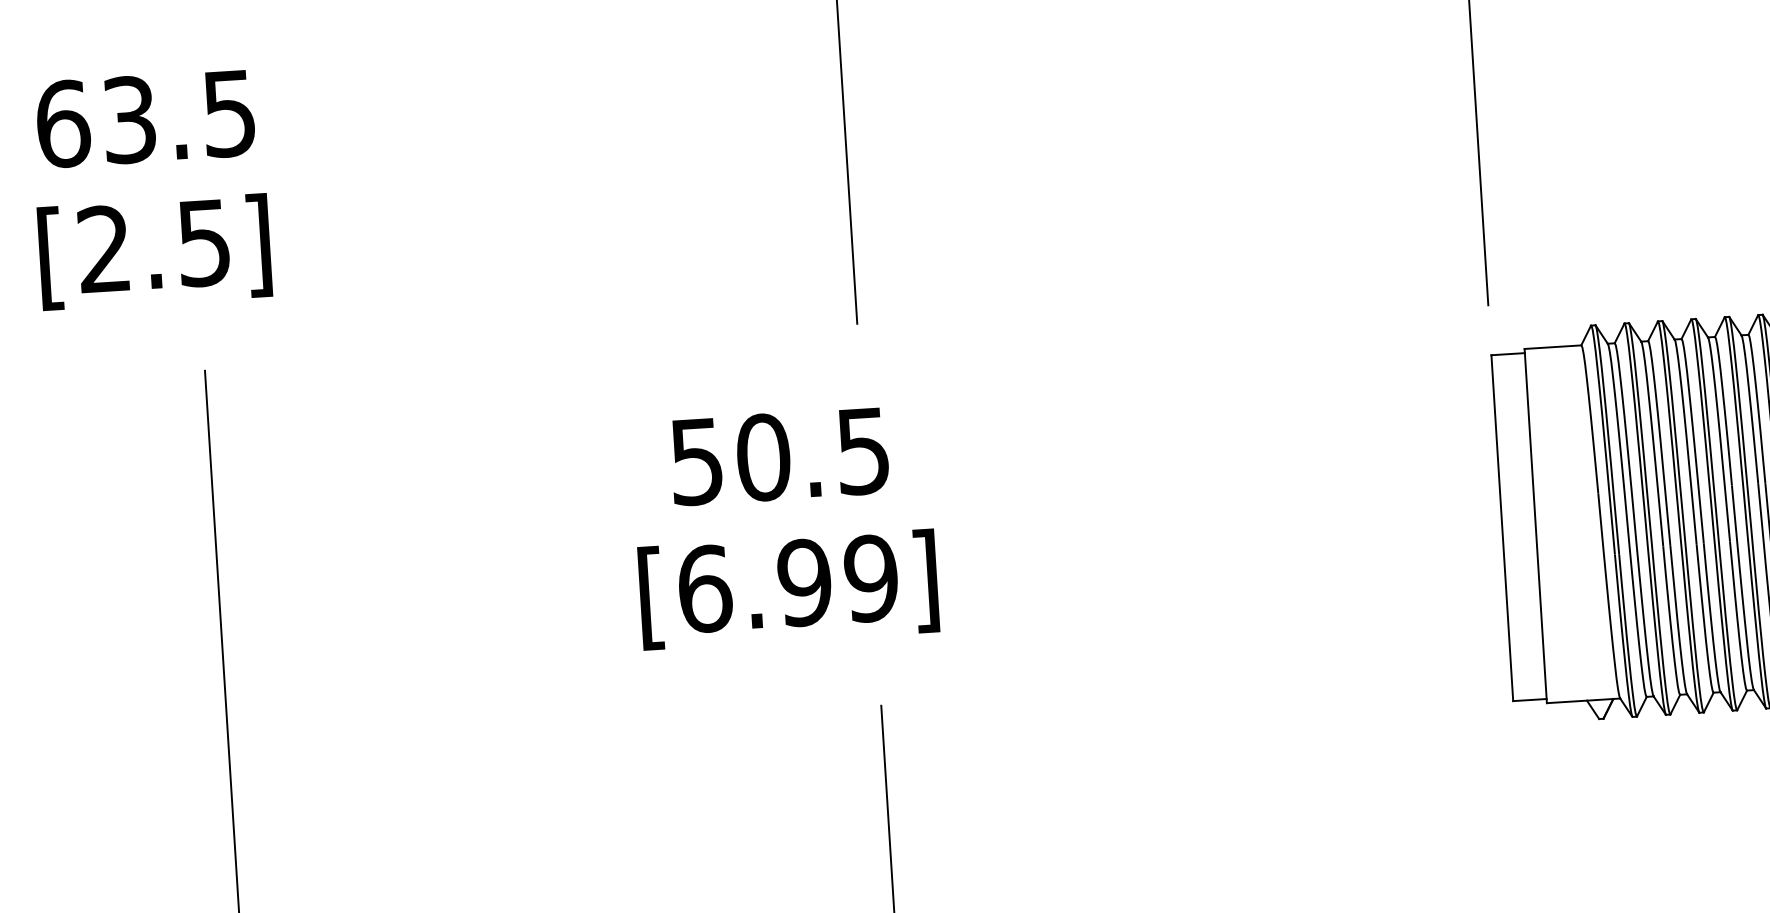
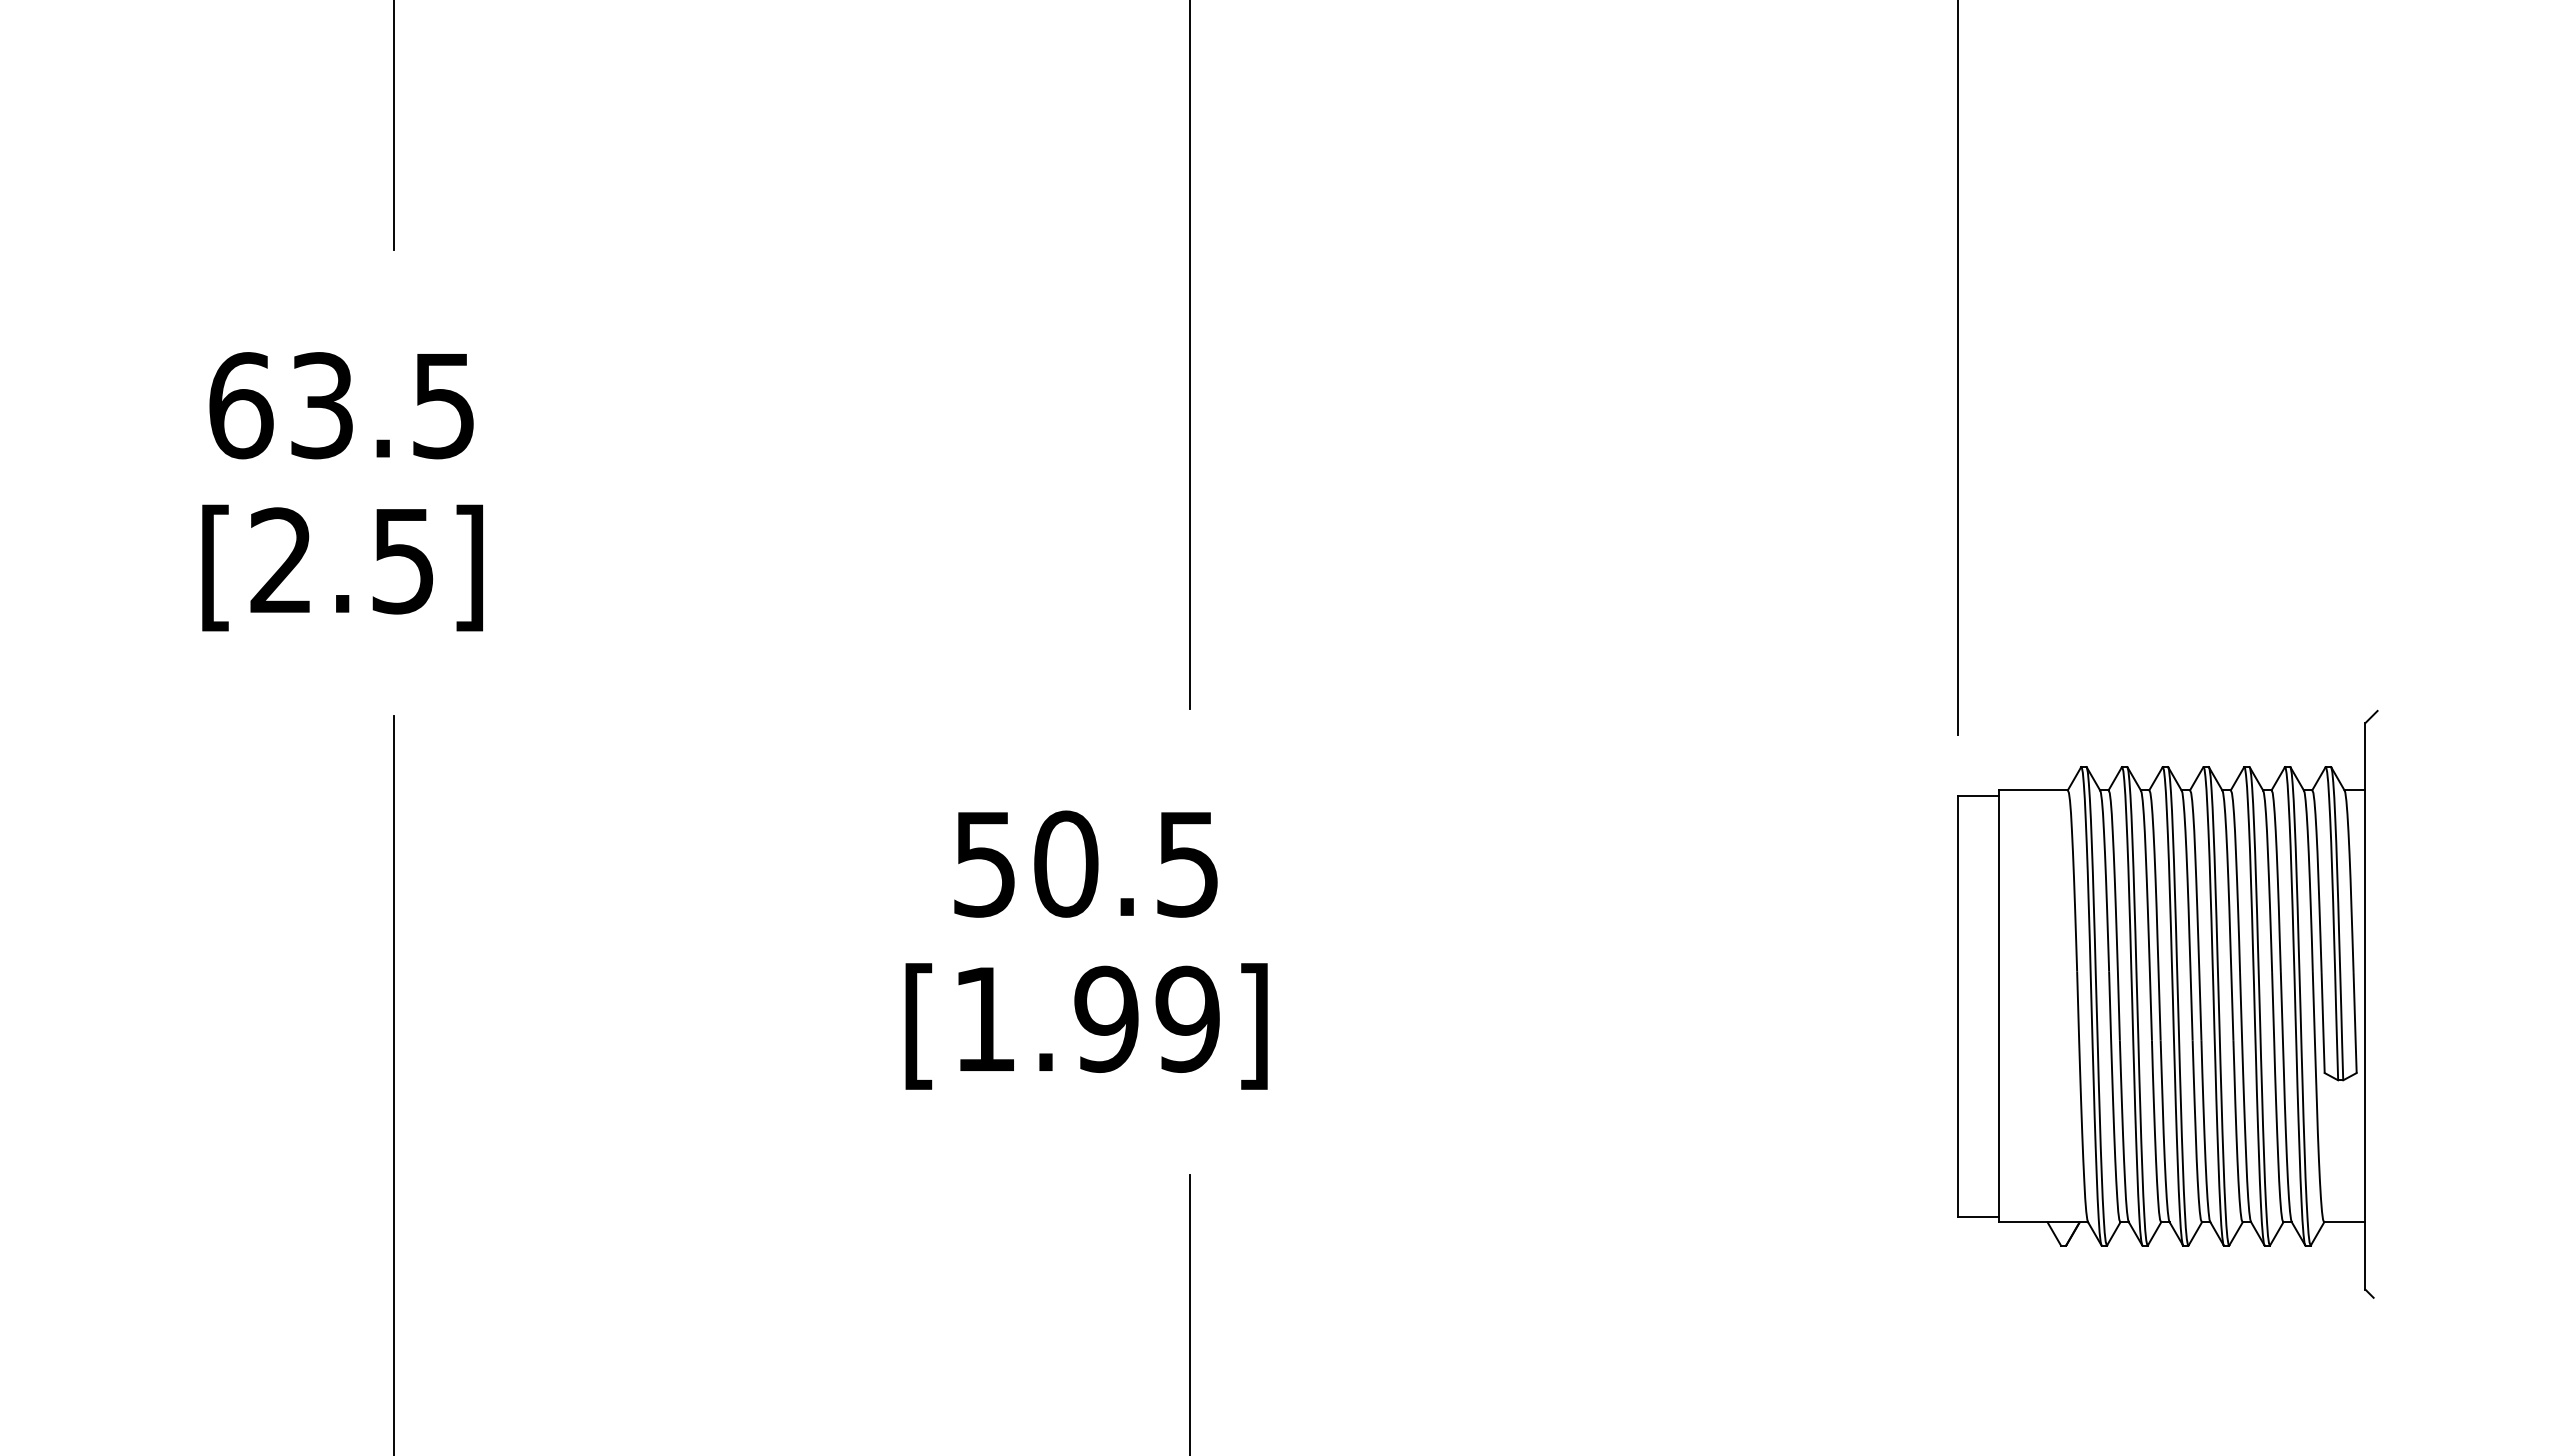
text: (705, 588) -> (985, 1018), [6.99] -> [1.99]

